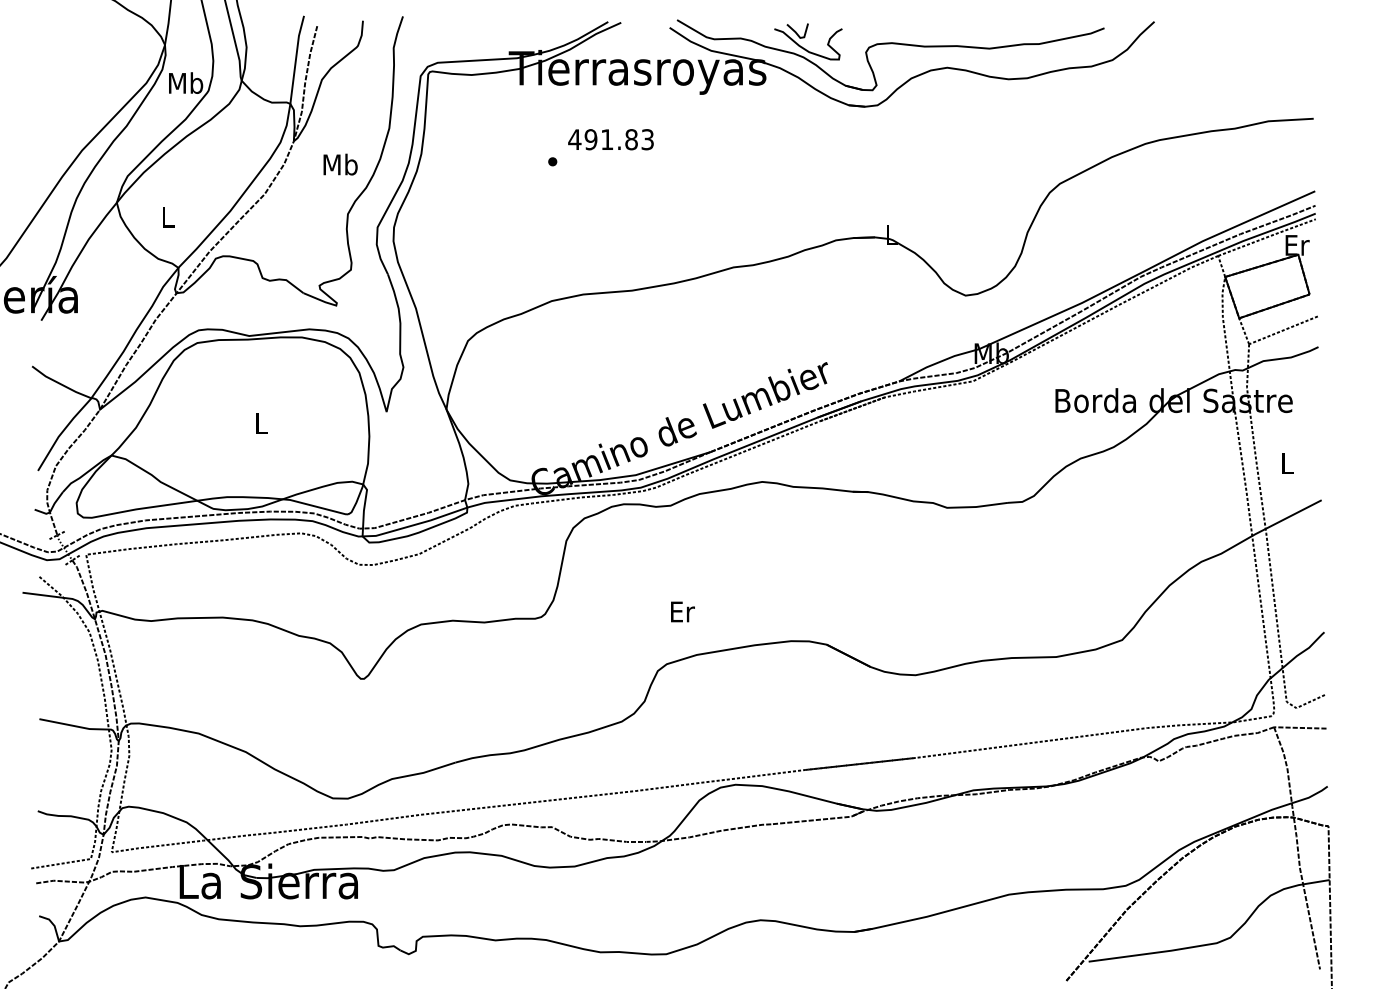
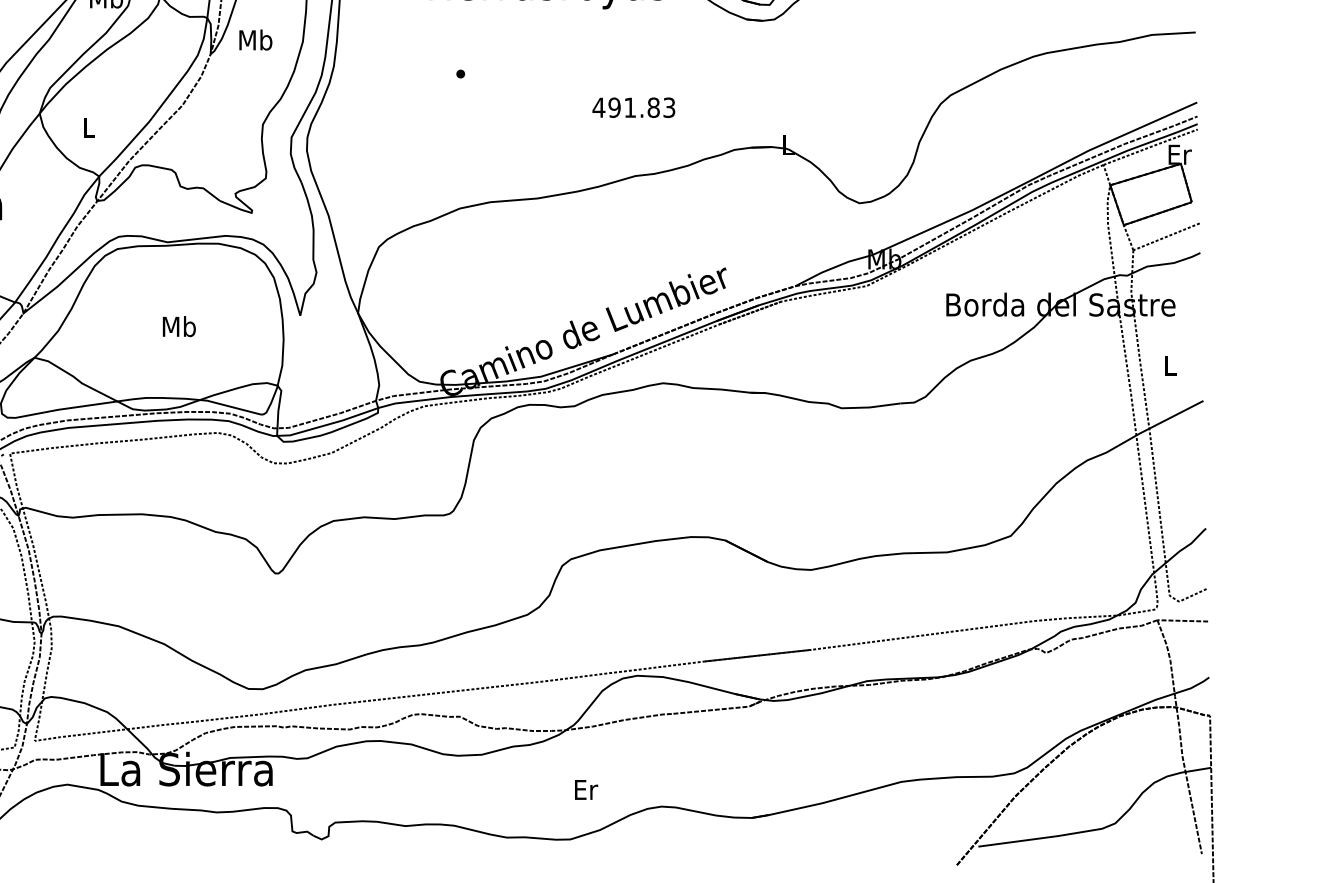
text: (610, 139) -> (633, 107), moved
text: (340, 164) -> (255, 39), moved
text: (261, 423) -> (179, 326), L -> Mb
text: (682, 611) -> (586, 789), moved

